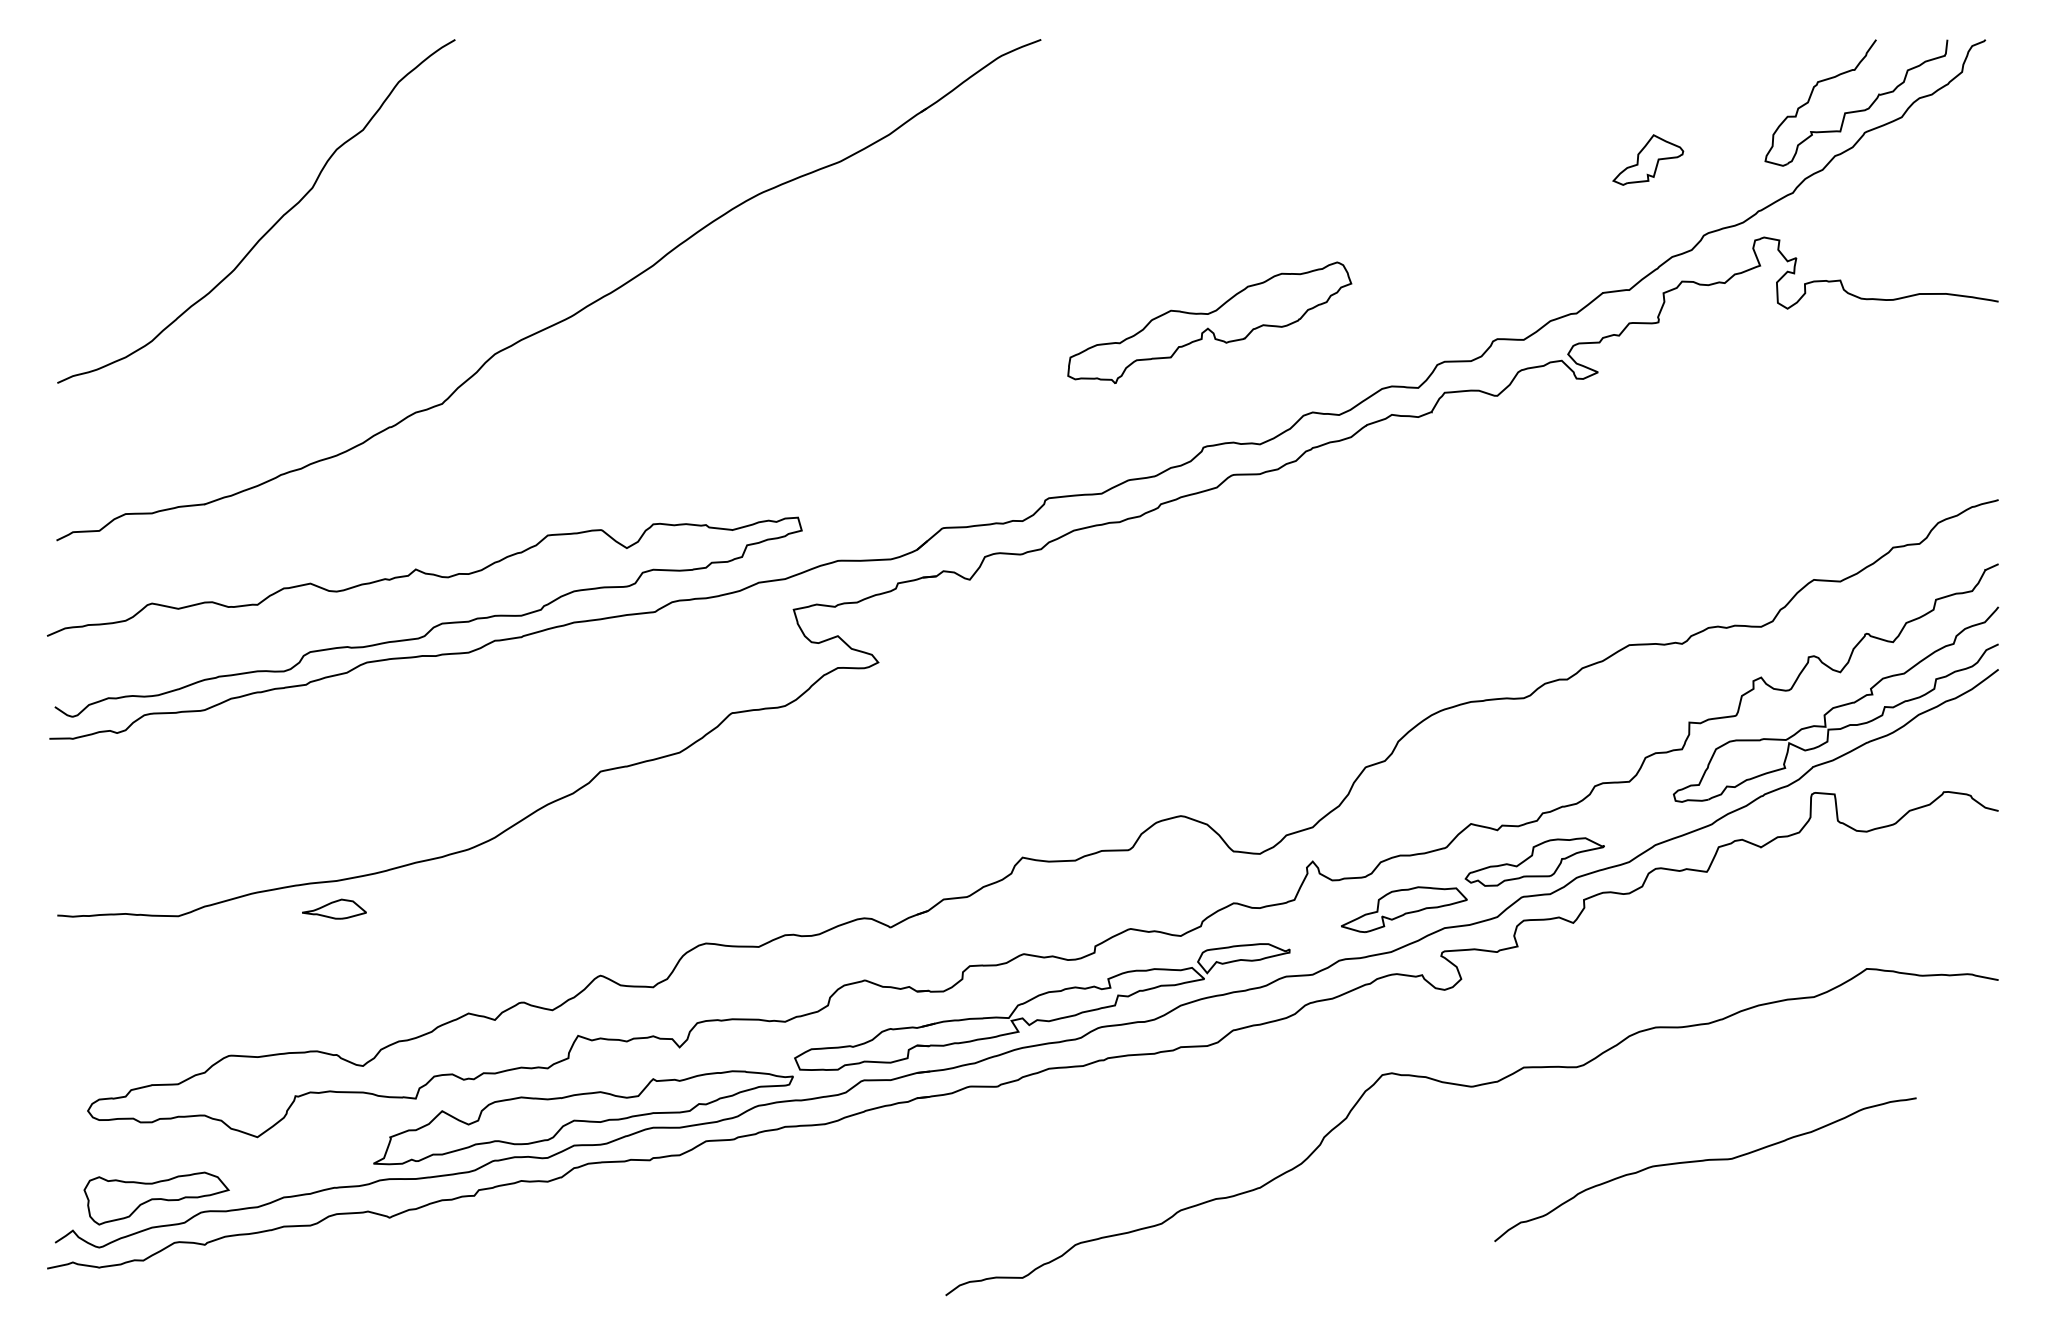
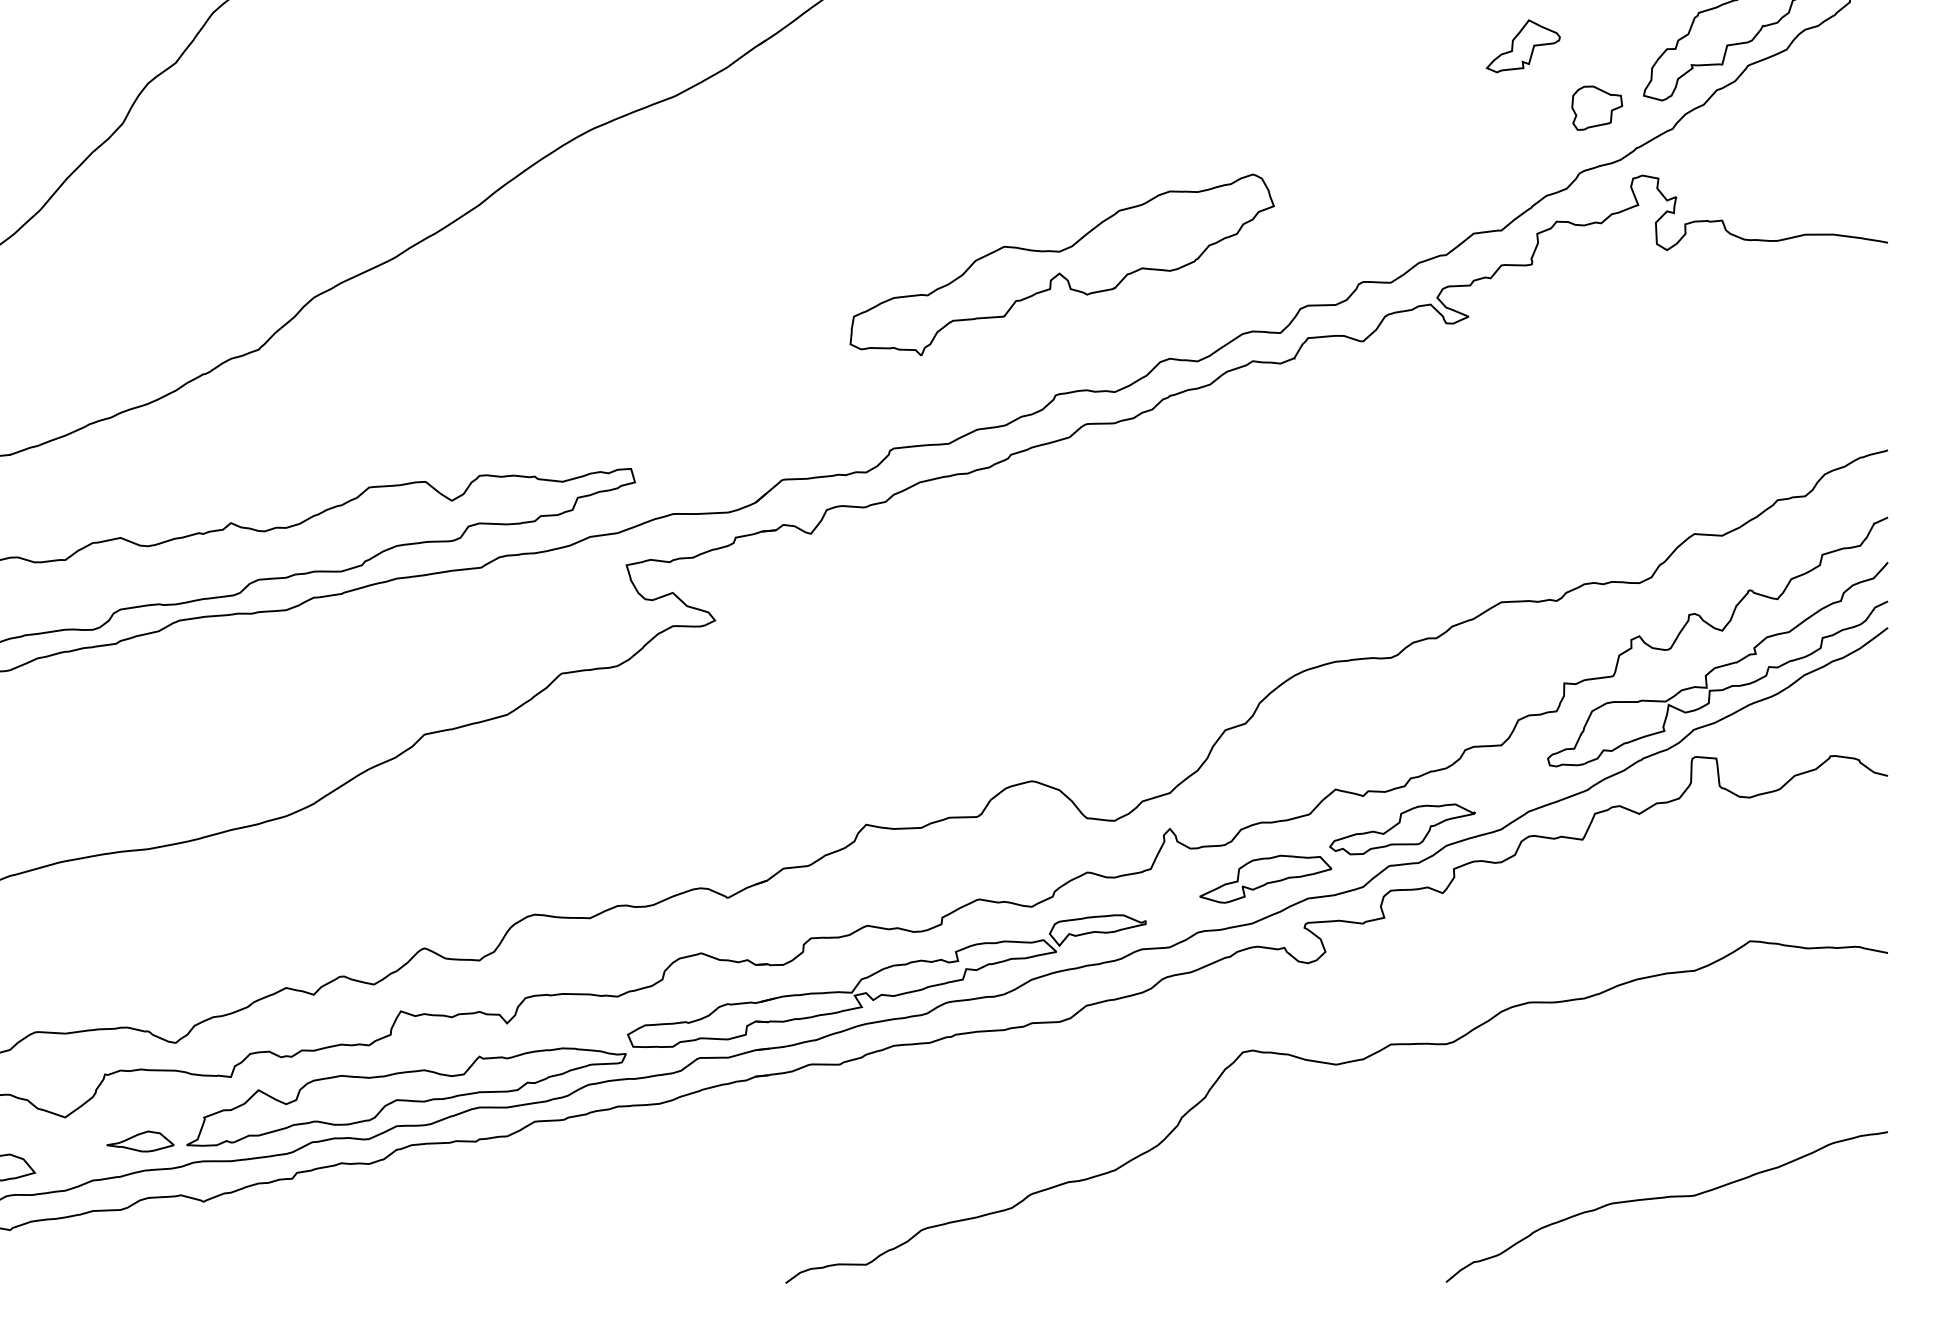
part: (1648, 159) -> (1523, 45), moved
part: (1720, 172) -> (1596, 107), added
part: (1209, 322) -> (1061, 264), size x1.43
part: (334, 908) -> (140, 1140), moved
curve: (1705, 1161) -> (1666, 1198), moved

